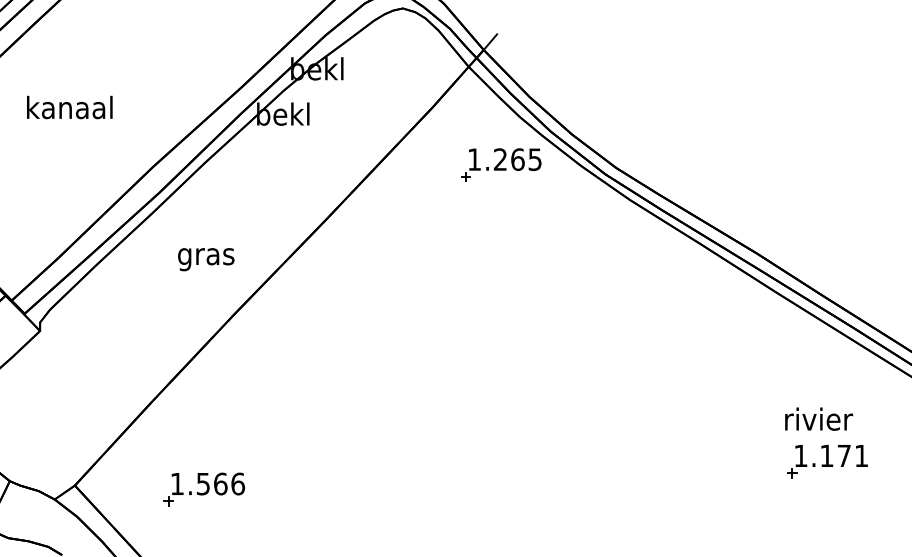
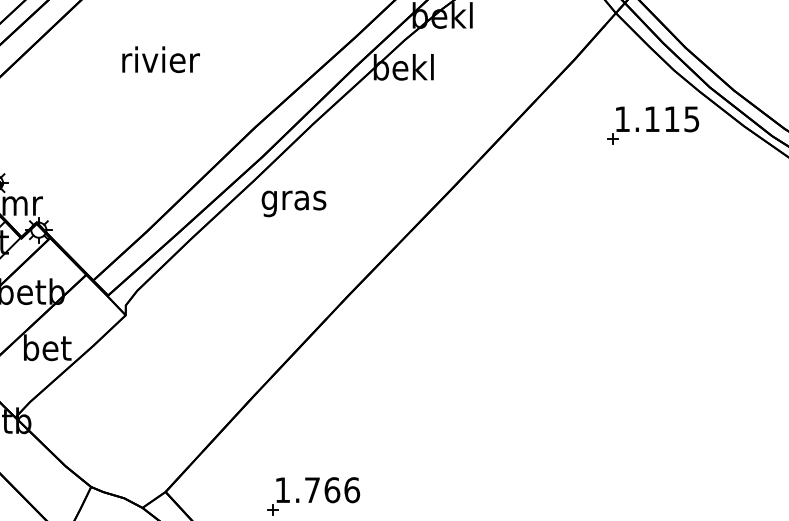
text: (69, 107) -> (159, 59), kanaal -> rivier
text: (509, 159) -> (662, 119), 1.265 -> 1.115
text: (206, 259) -> (294, 203), moved
text: (202, 484) -> (311, 490), 1.566 -> 1.766

